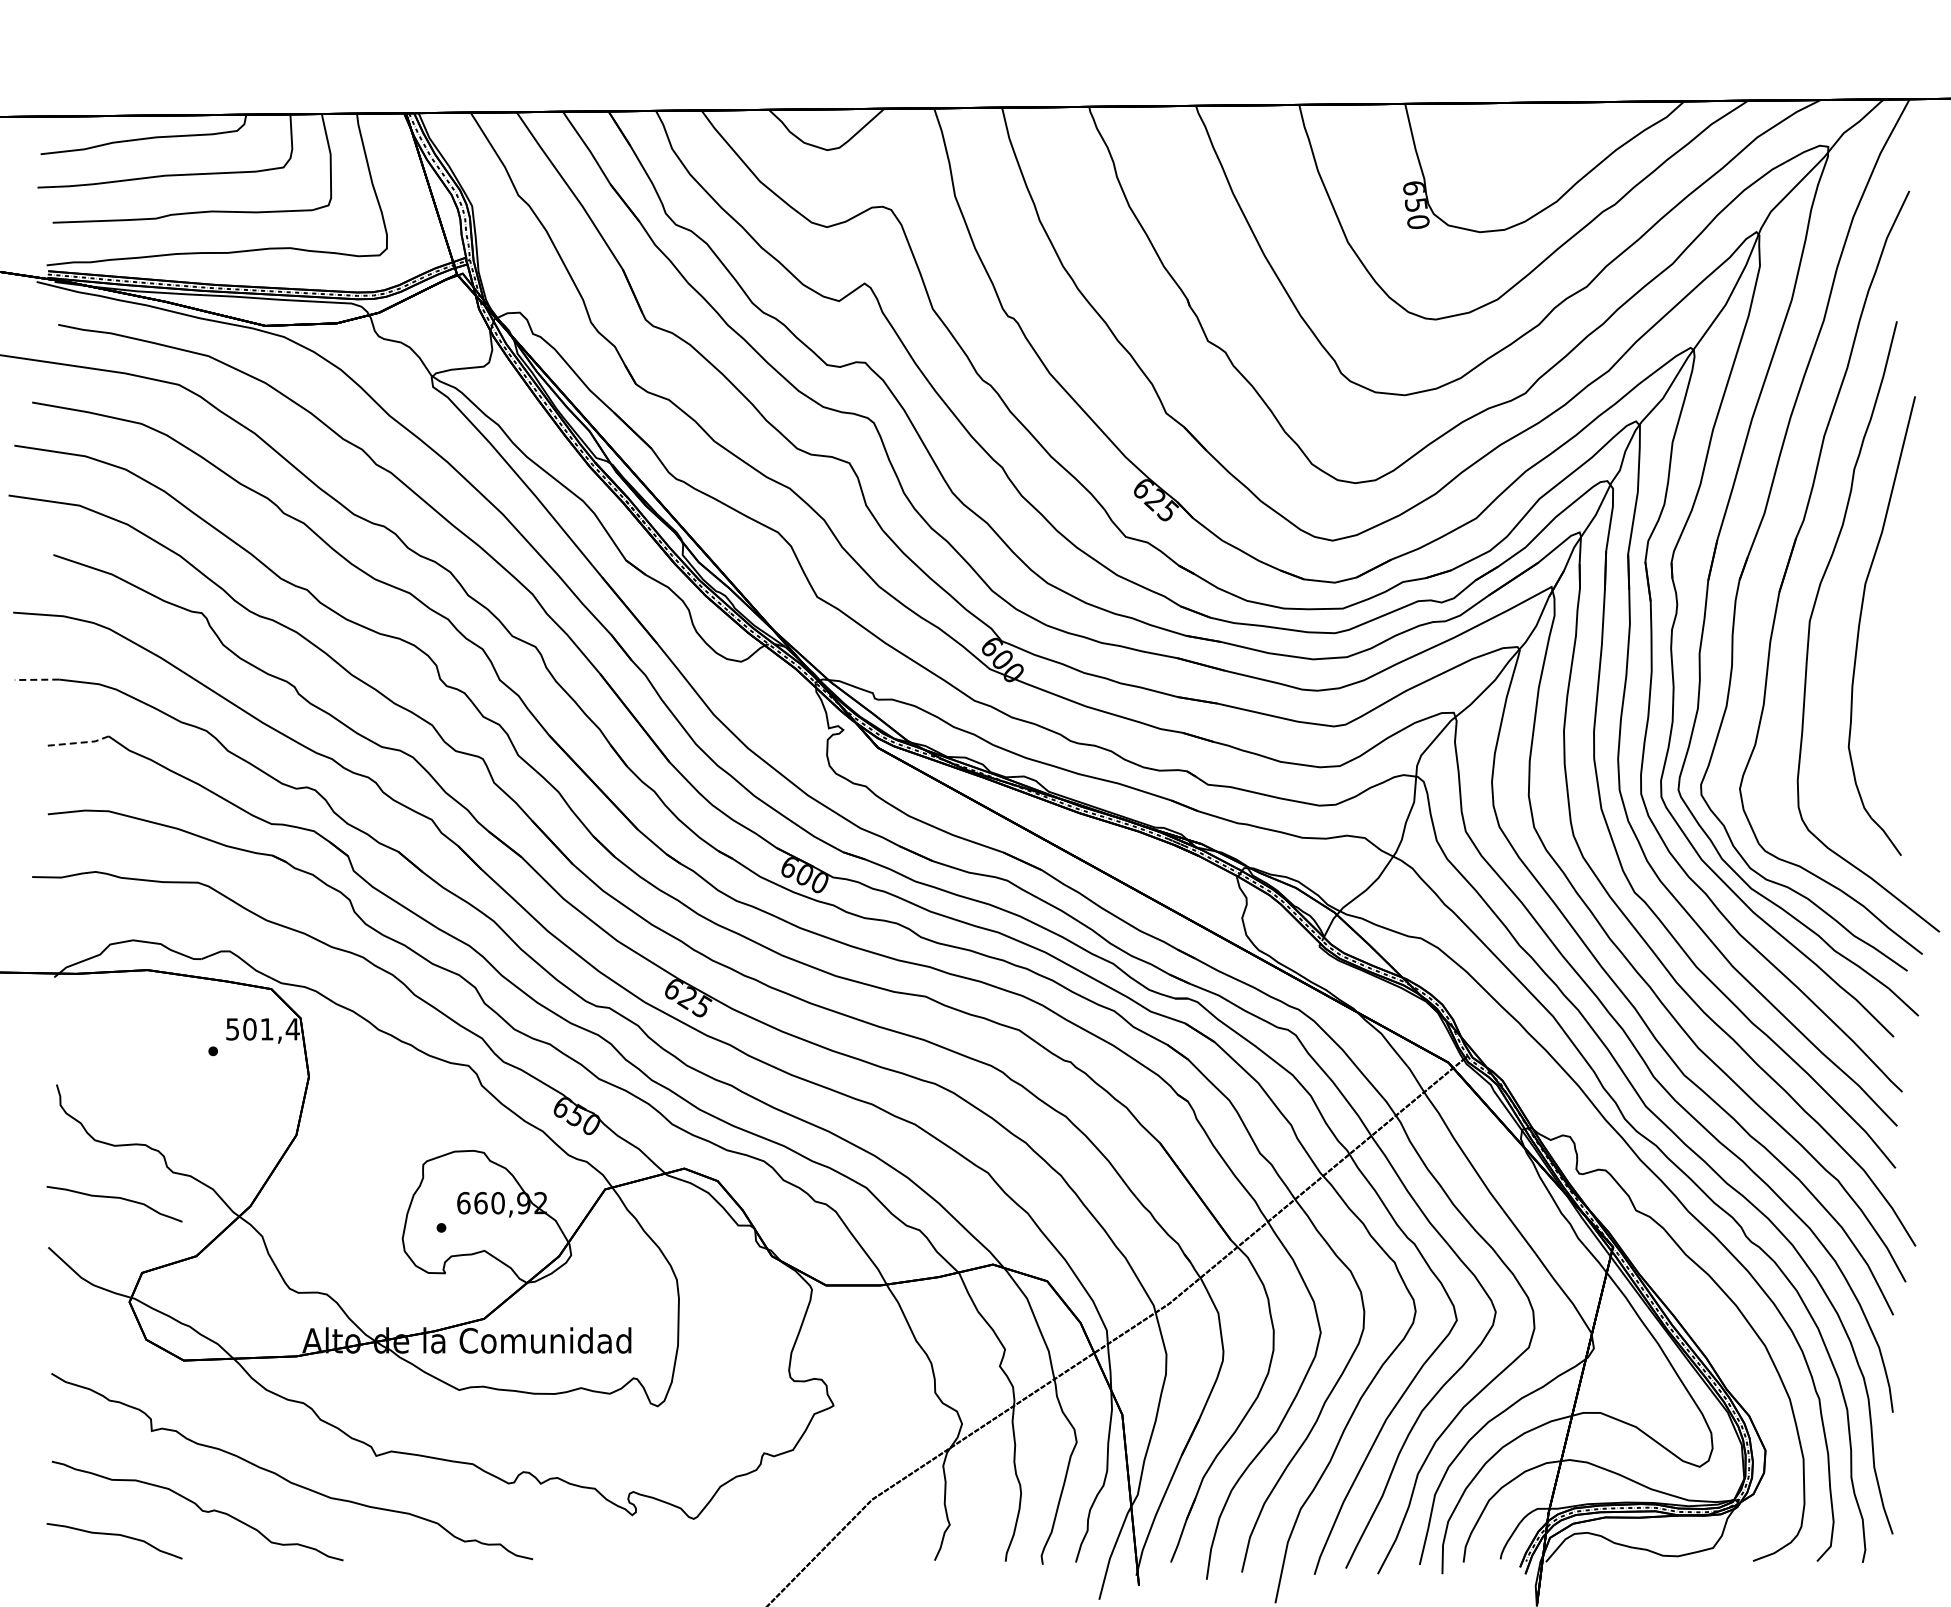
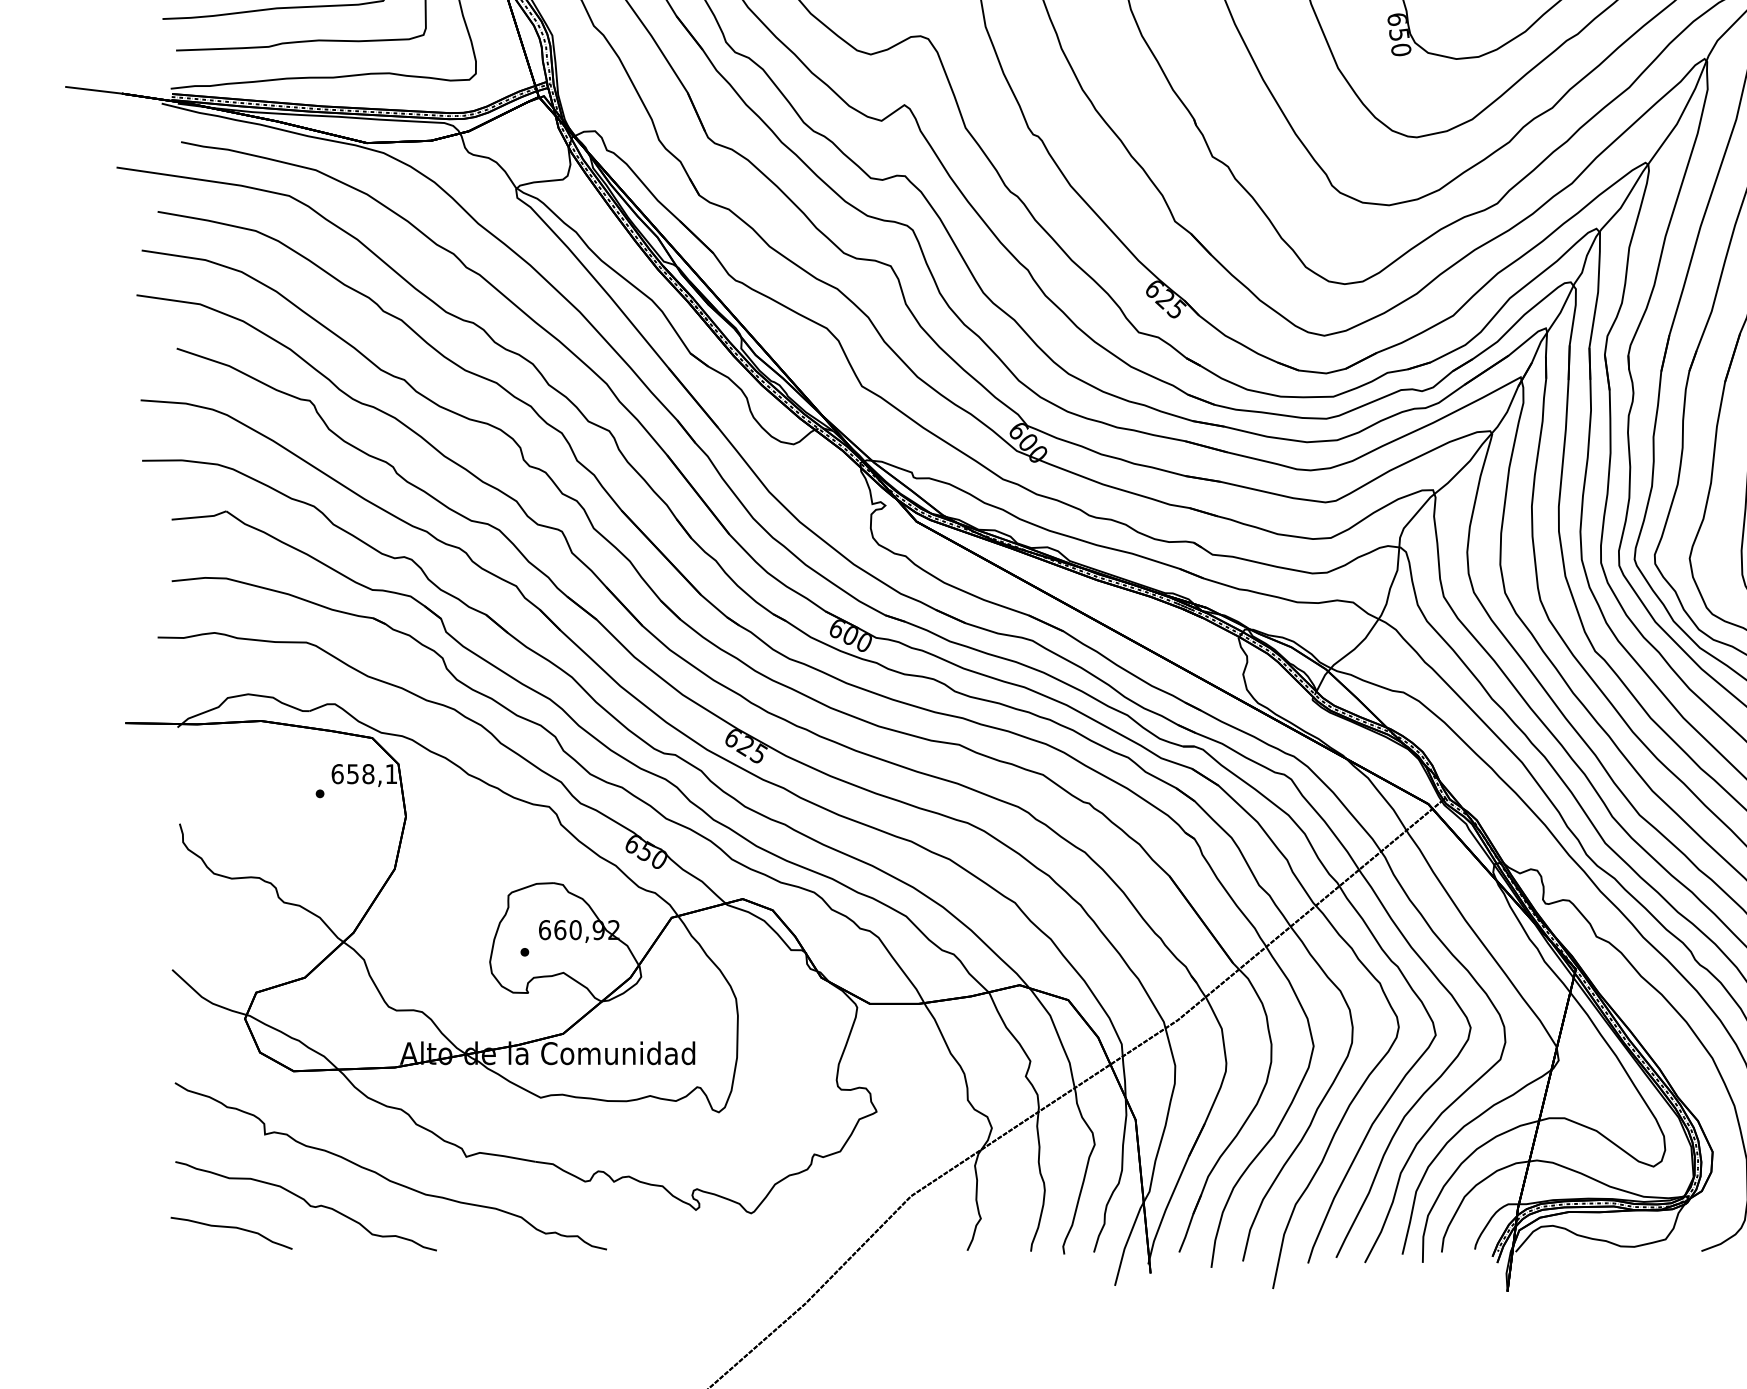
line: (36, 679) -> (161, 460), dashed -> solid
line: (79, 742) -> (200, 516), dashed -> solid
text: (262, 1029) -> (364, 774), 501,4 -> 658,1
curve: (114, 1198) -> (231, 925), removed

